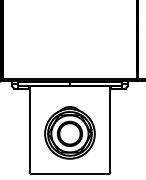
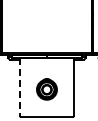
line: (29, 128) -> (19, 86), solid -> dashed
part: (69, 133) -> (46, 89), size x0.6

